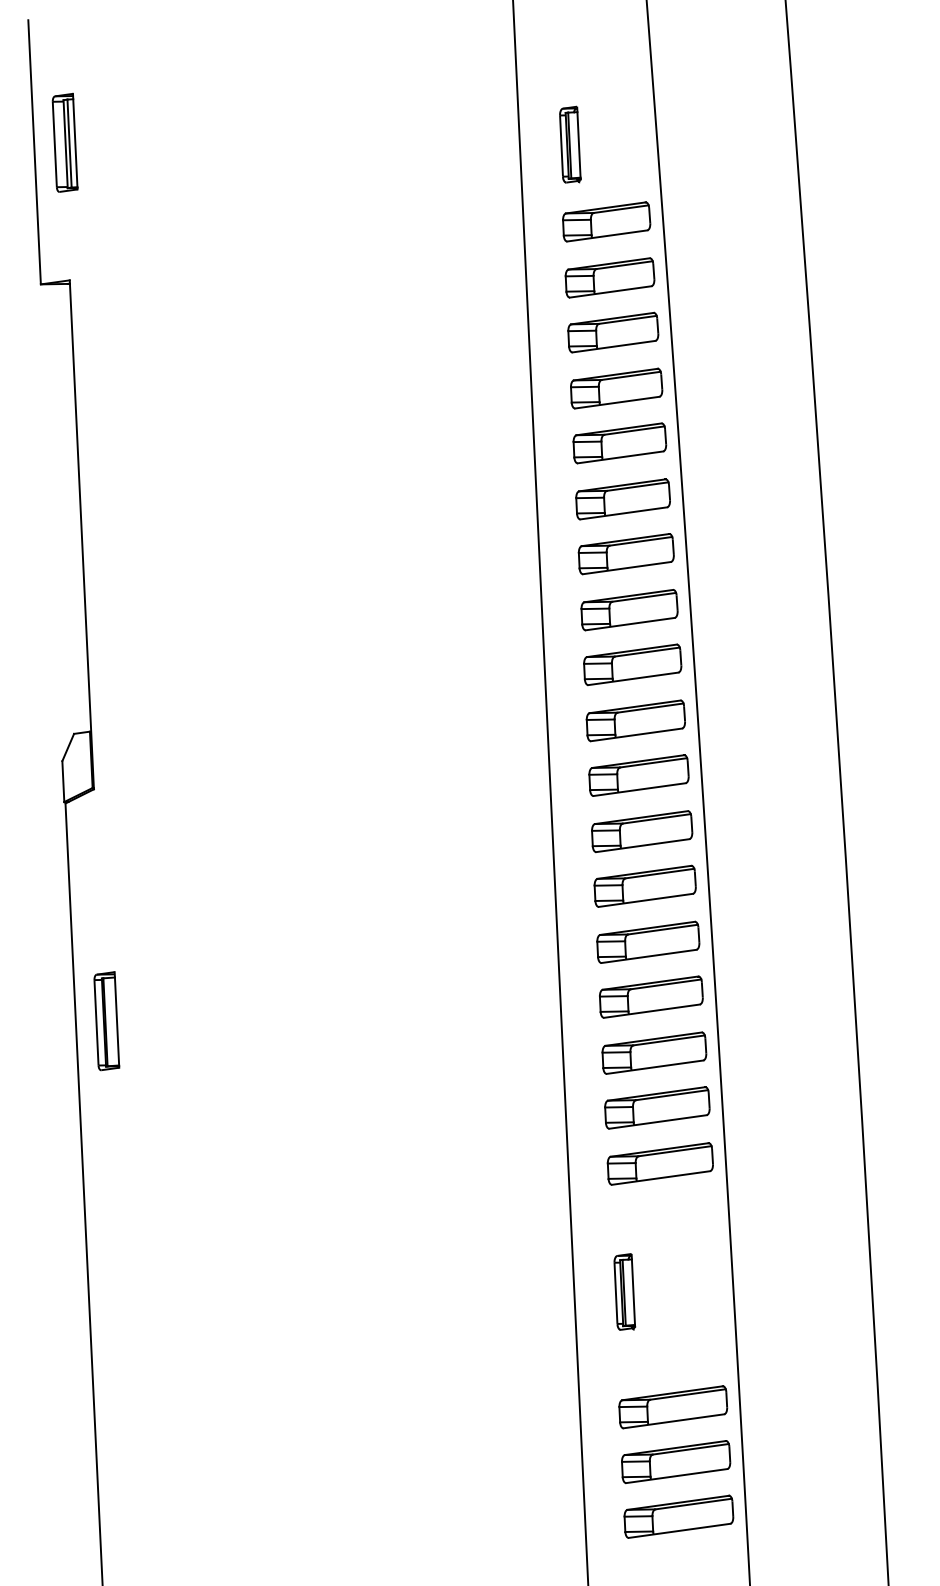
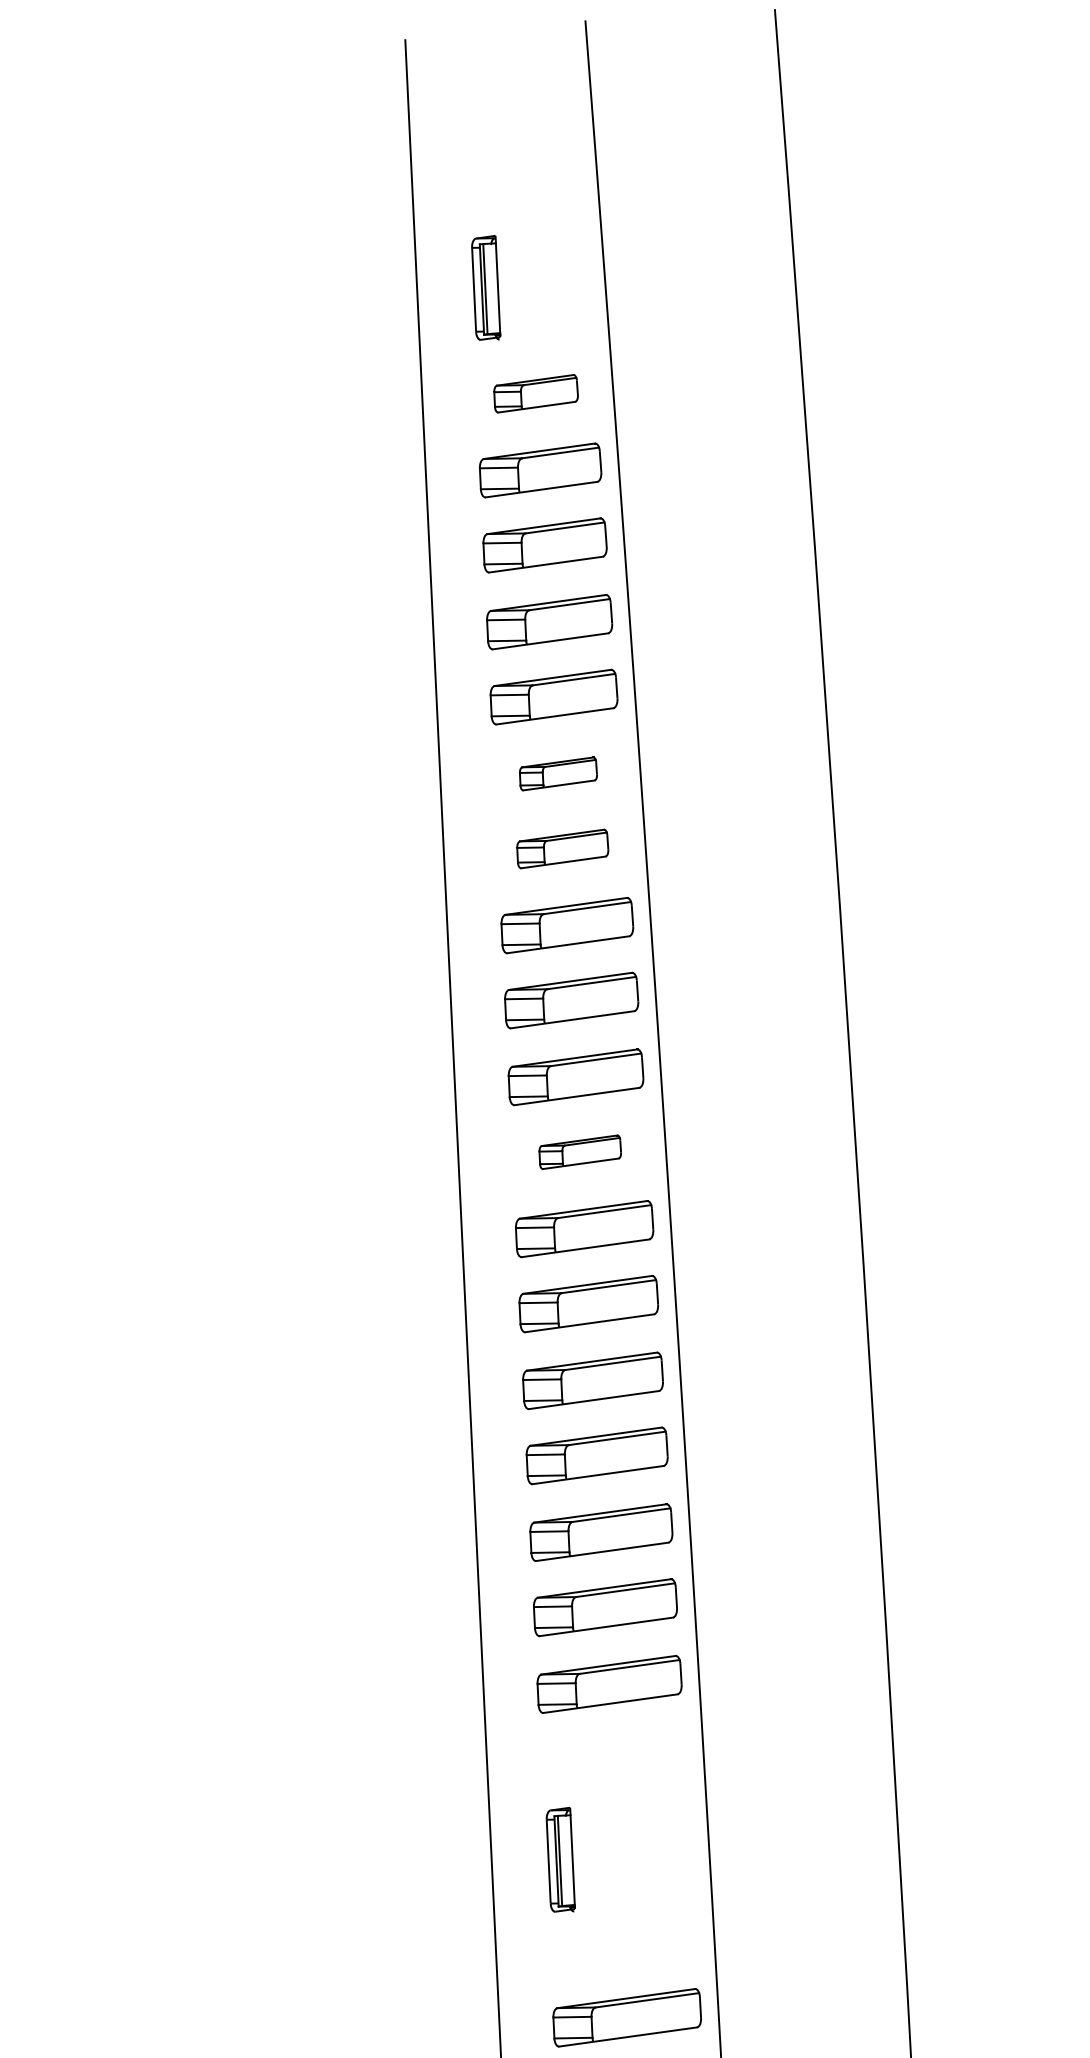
part: (606, 221) -> (535, 393), size x0.7
part: (622, 499) -> (557, 774), size x0.6
part: (625, 554) -> (561, 849), size x0.7
part: (638, 775) -> (579, 1152), size x0.6

